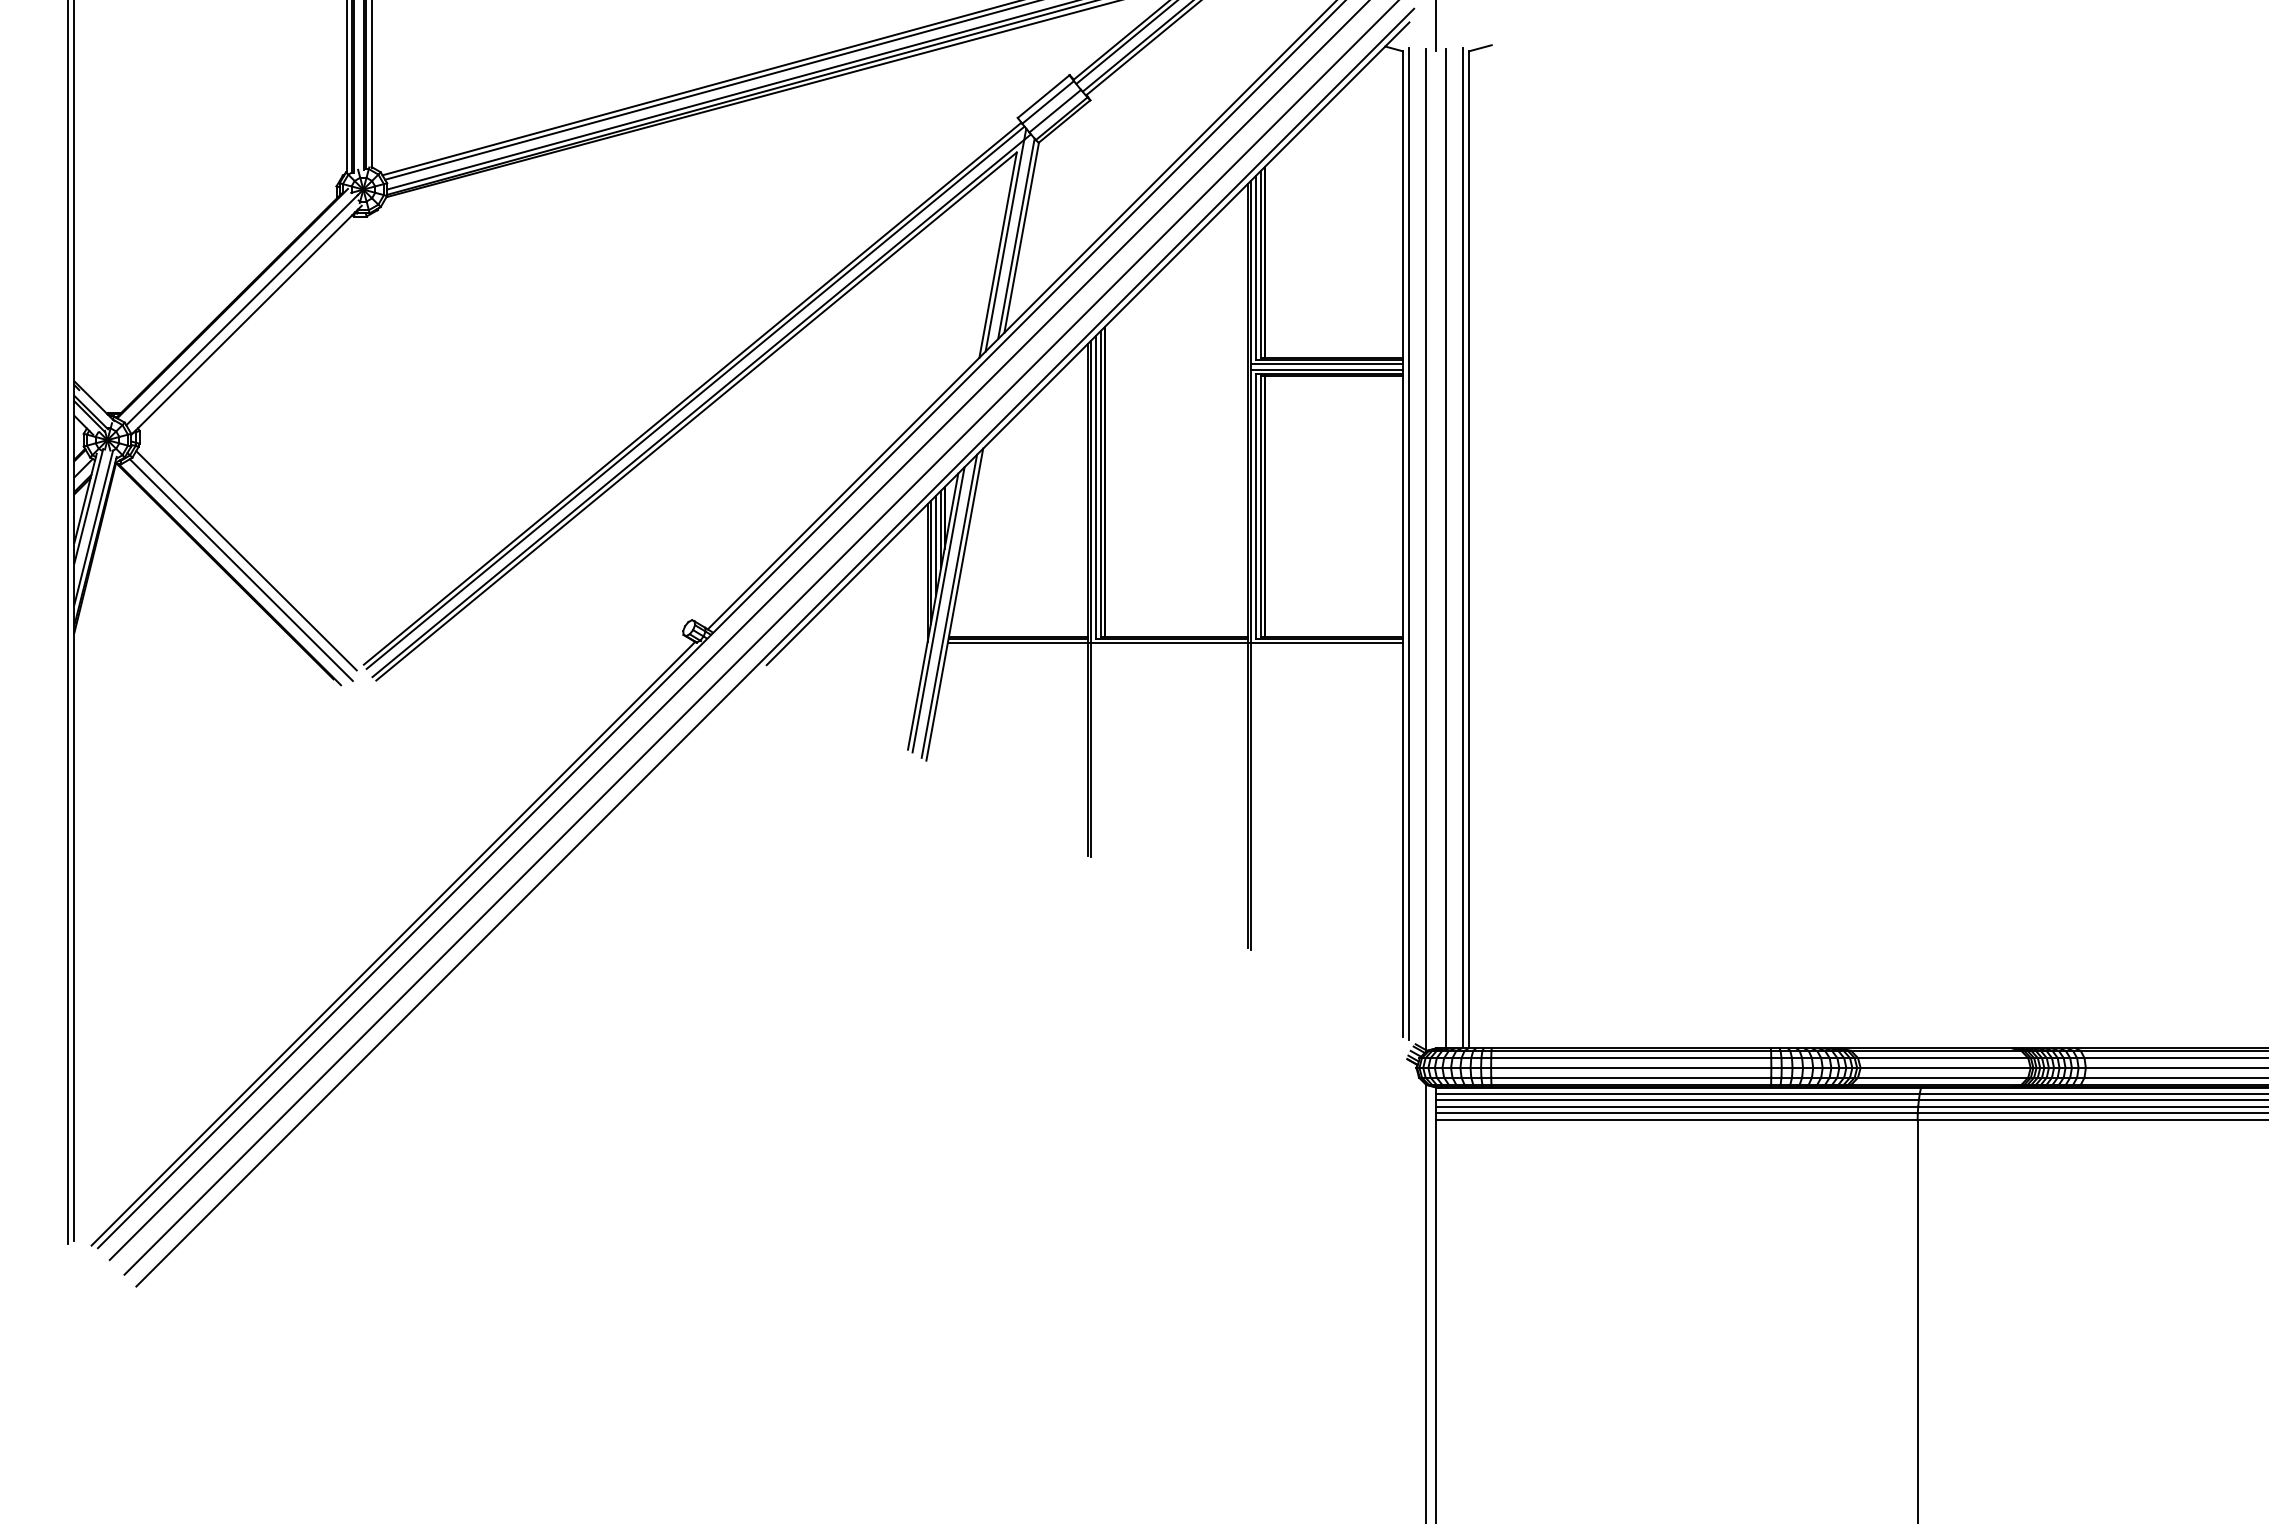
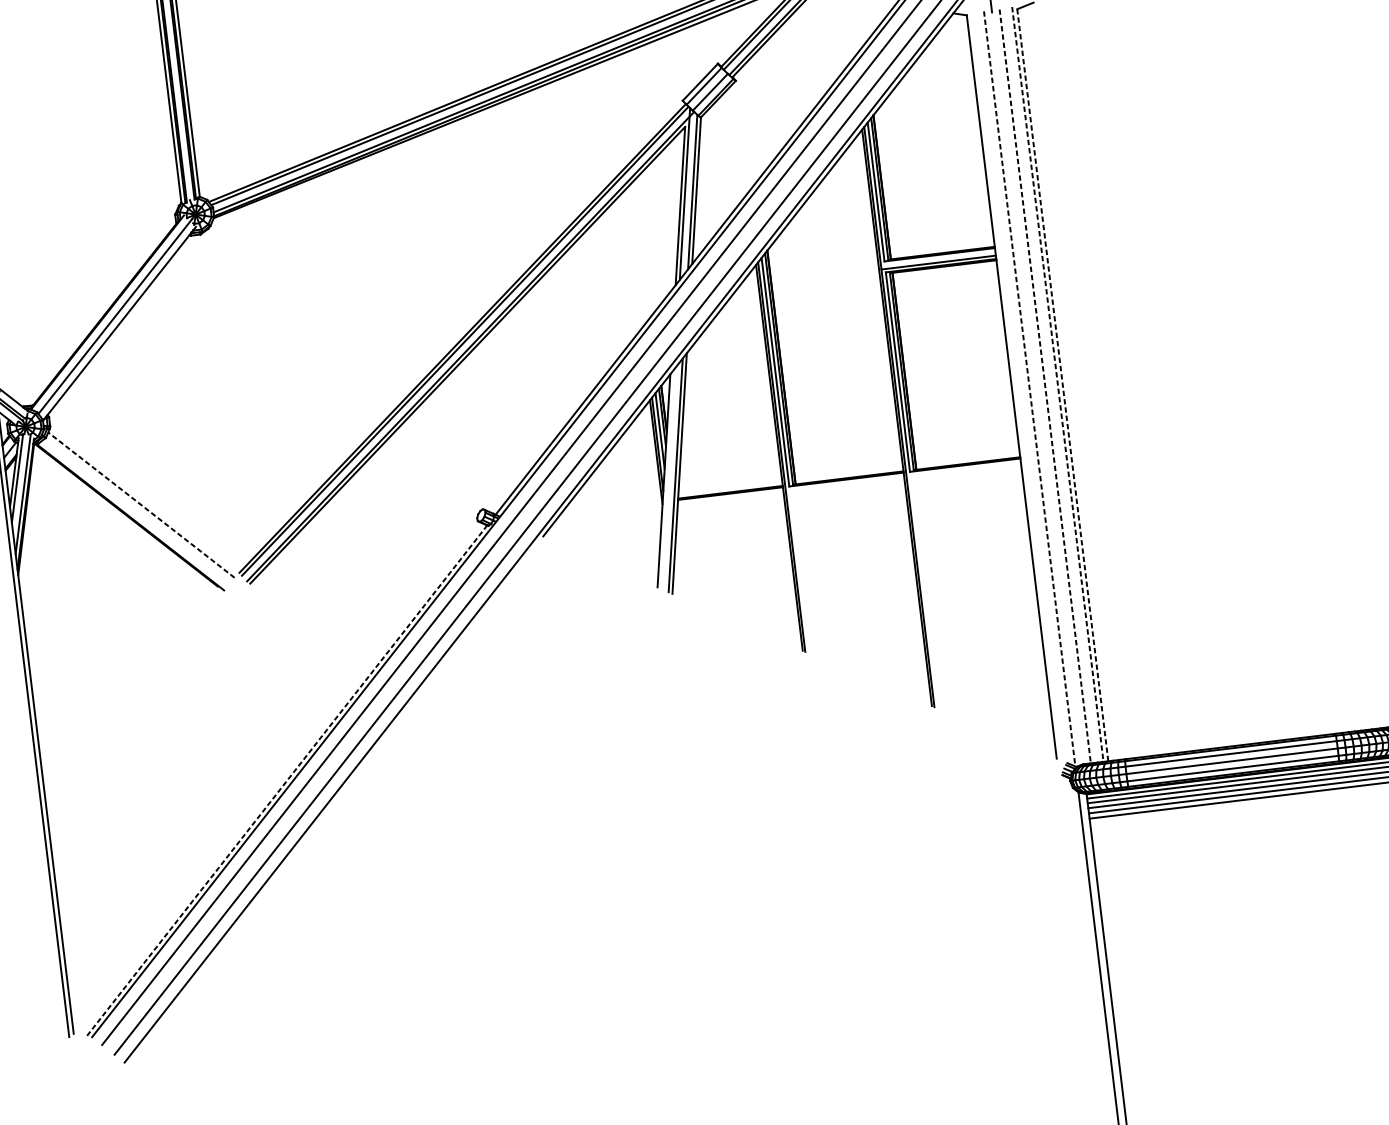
line: (1326, 364) -> (938, 258), removed
line: (1408, 543) -> (1016, 386), removed
line: (1446, 548) -> (1045, 386), solid -> dashed
line: (1463, 548) -> (1058, 384), solid -> dashed
line: (1425, 549) -> (1029, 389), solid -> dashed
line: (1469, 549) -> (1062, 385), solid -> dashed
line: (246, 560) -> (141, 504), solid -> dashed
line: (240, 570) -> (137, 513), removed
line: (938, 609) -> (667, 478), removed
line: (1174, 643) -> (848, 482), removed
line: (393, 943) -> (287, 780), solid -> dashed

